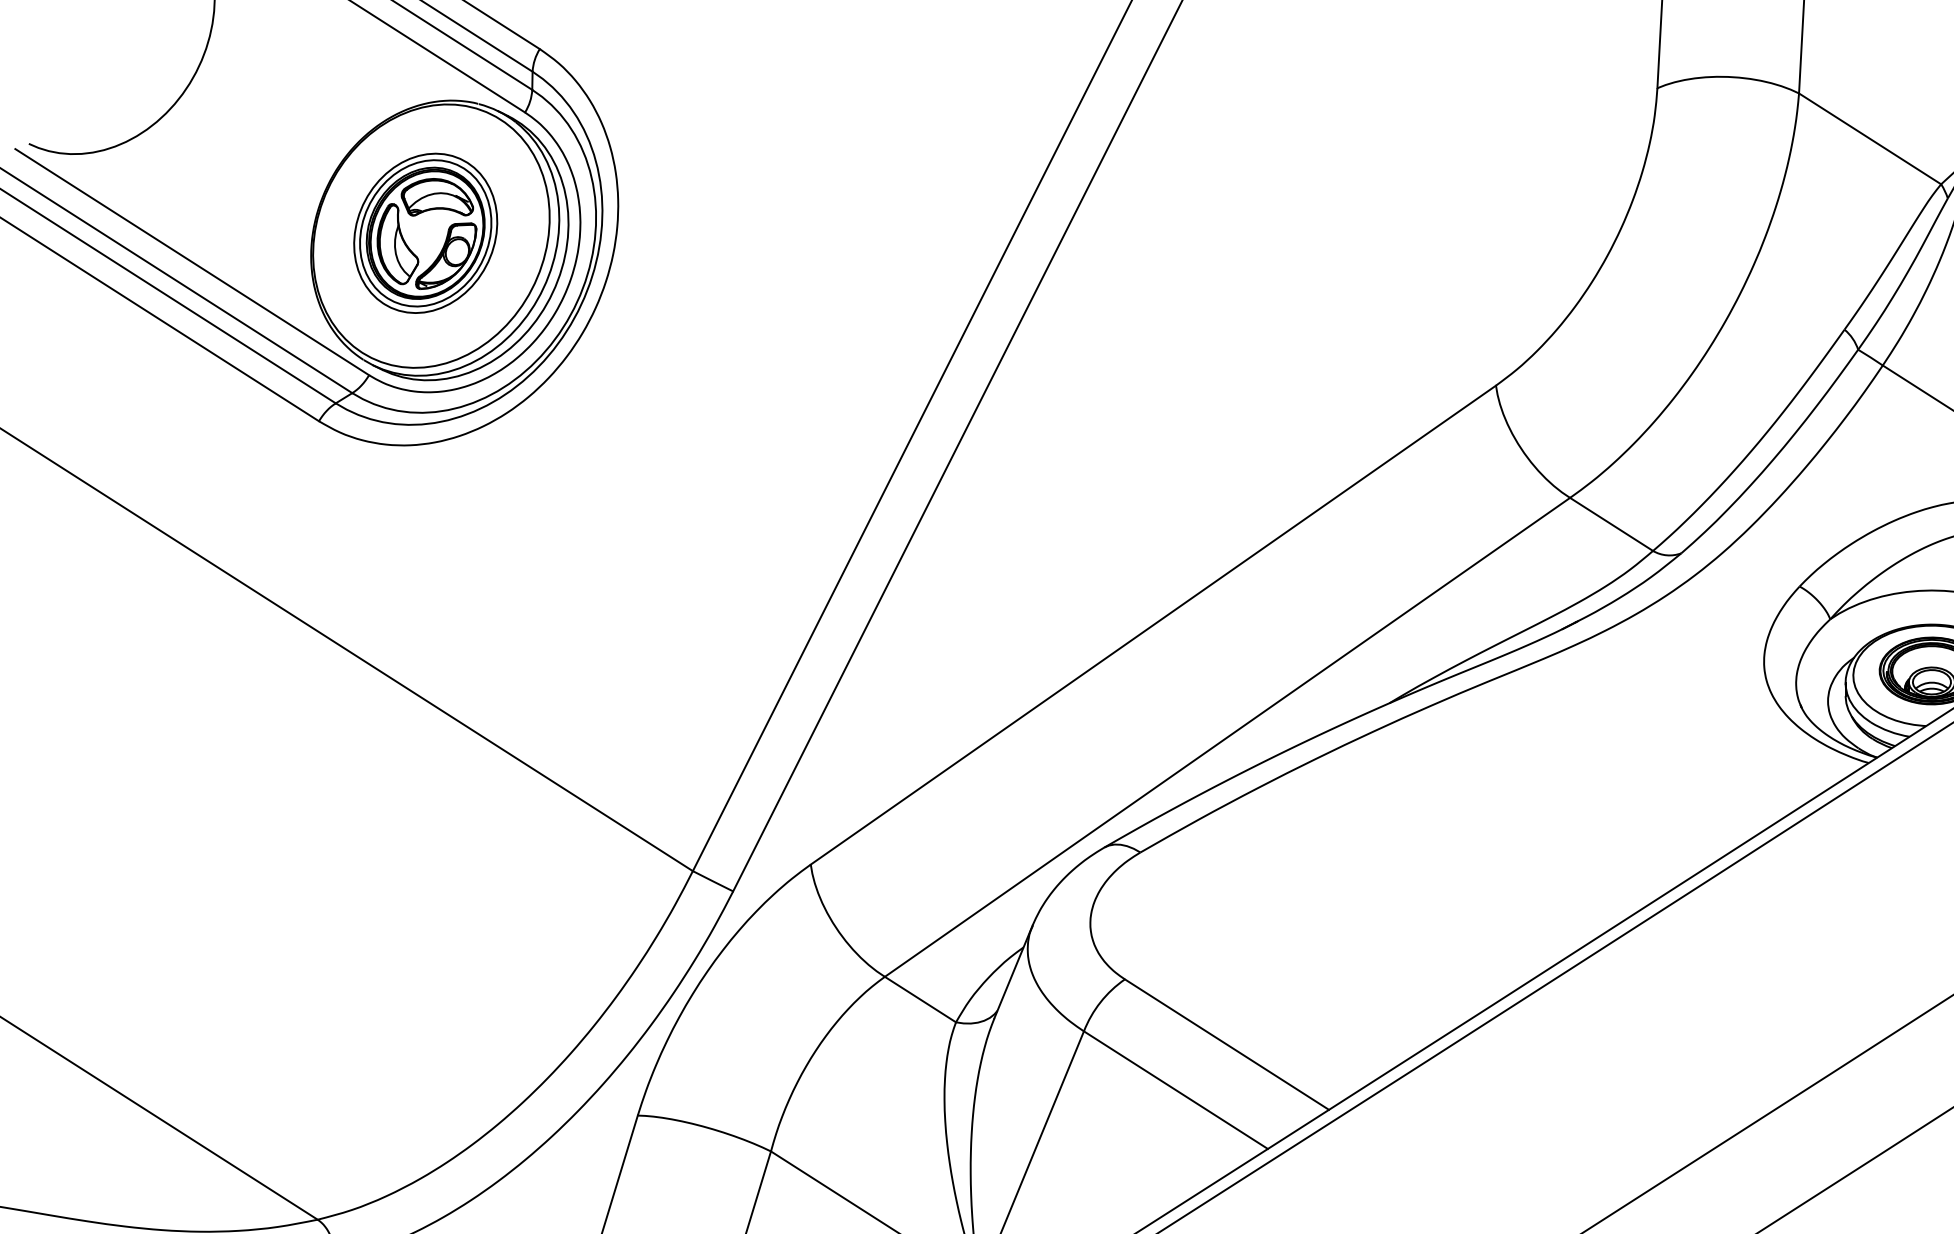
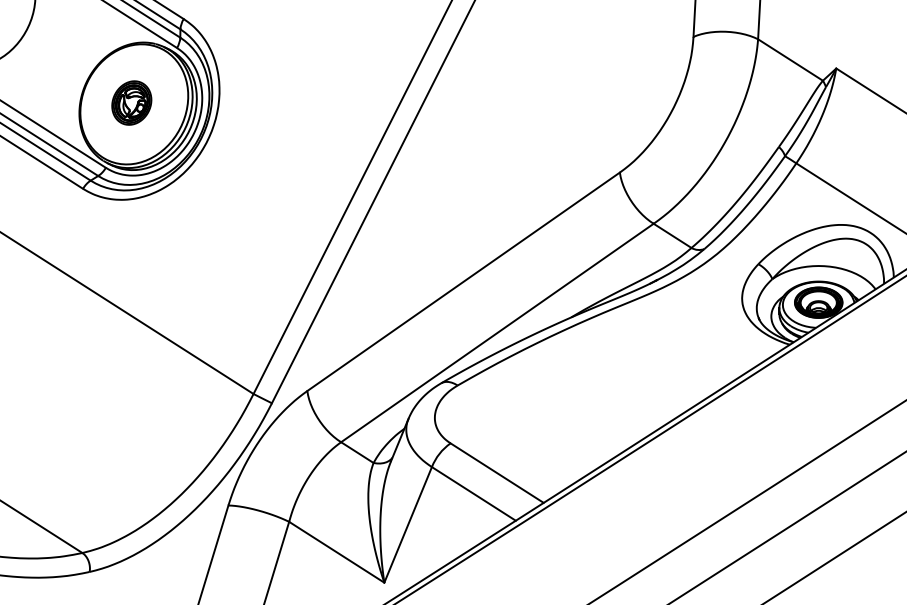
part: (425, 232) -> (131, 102), size x0.6

